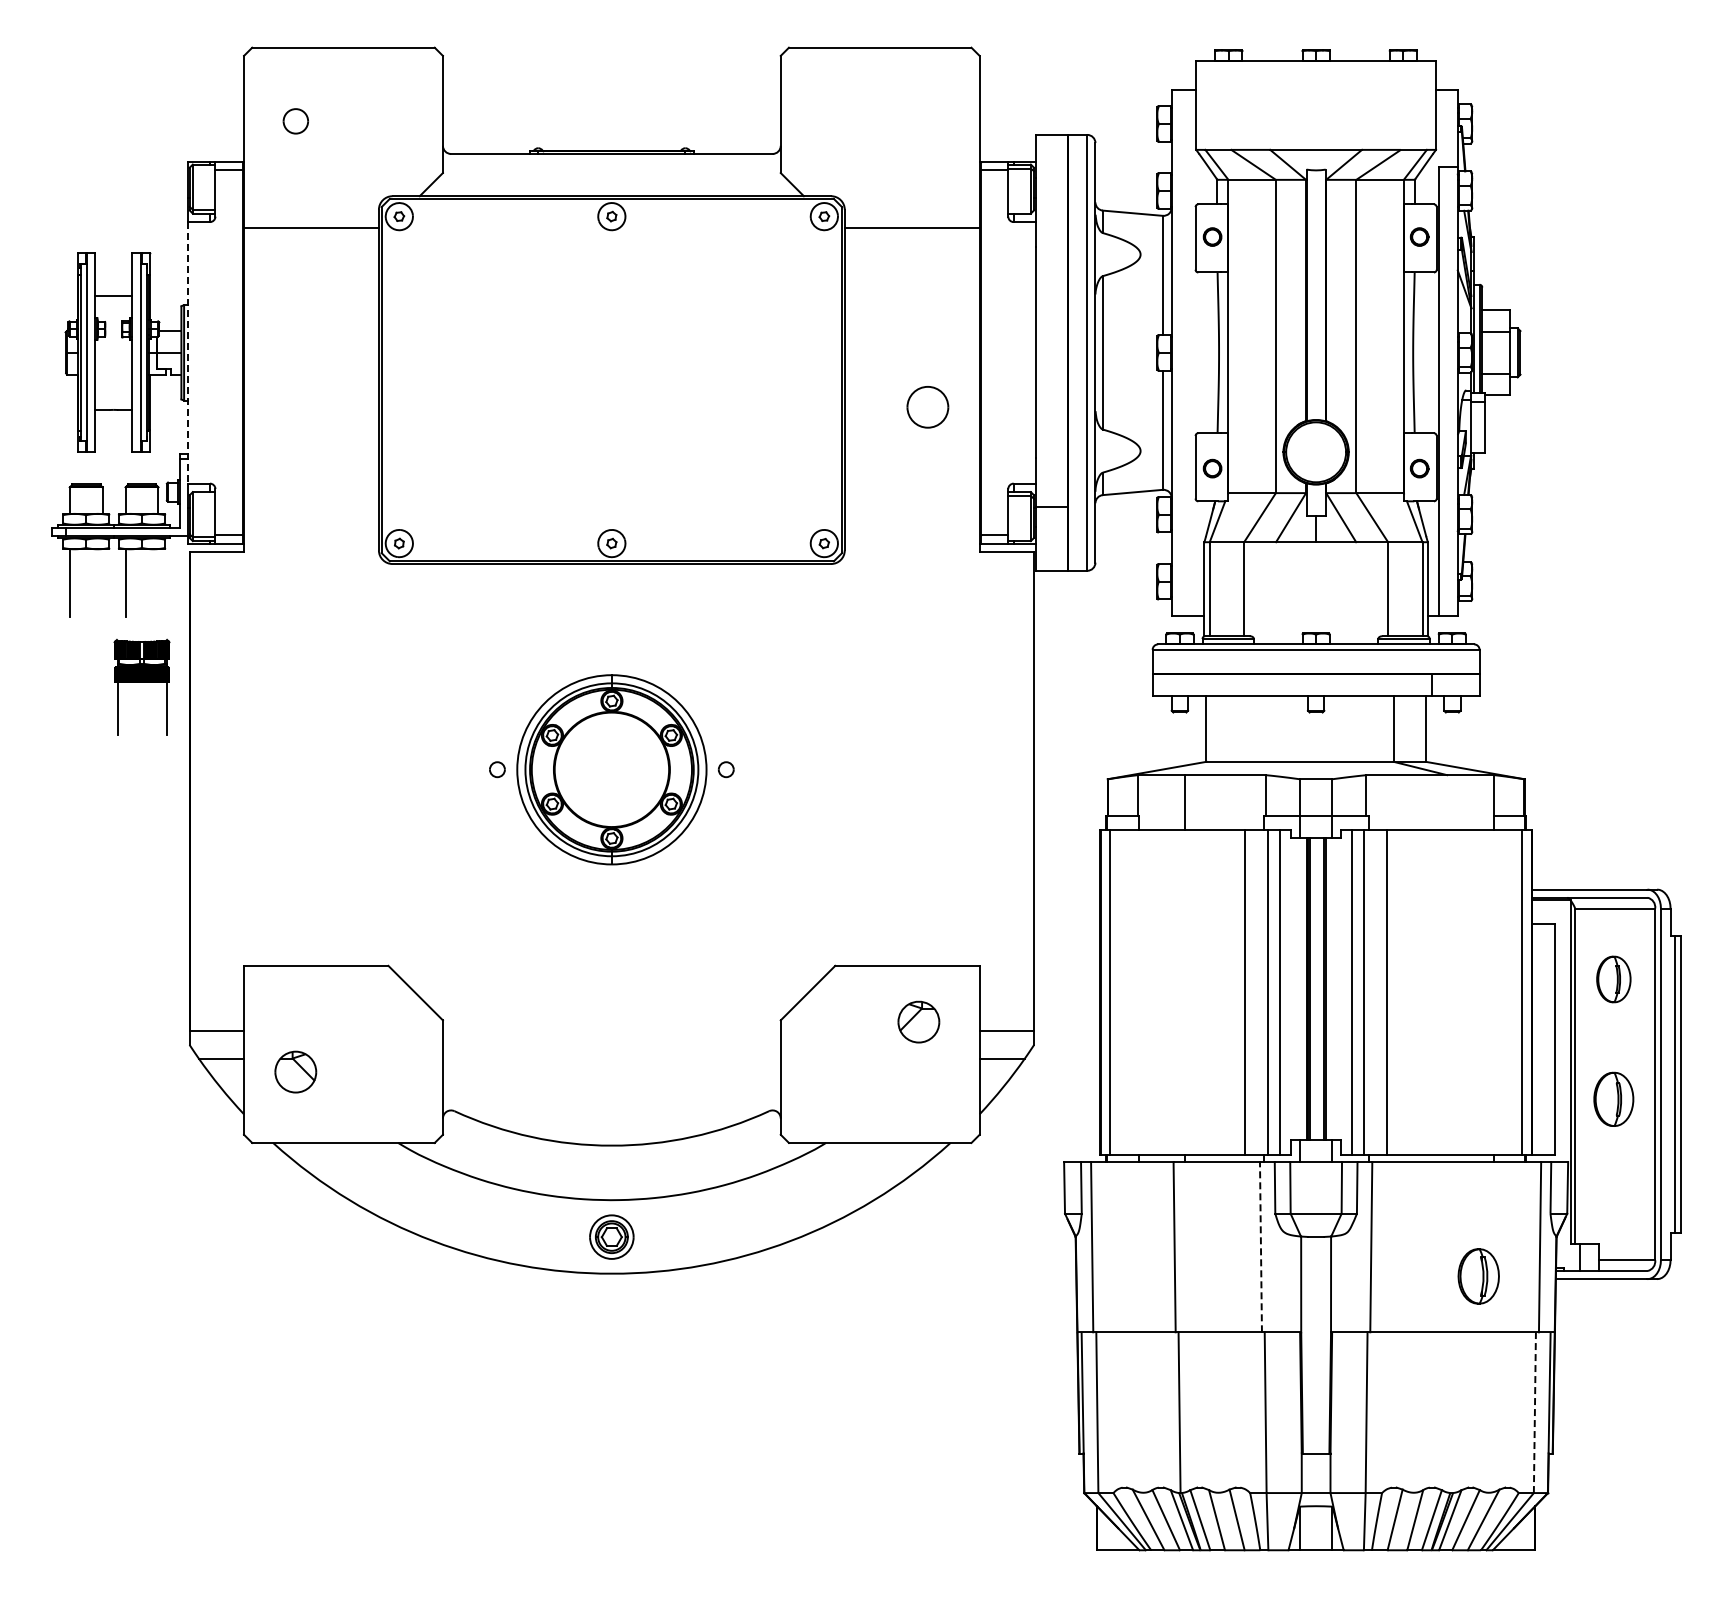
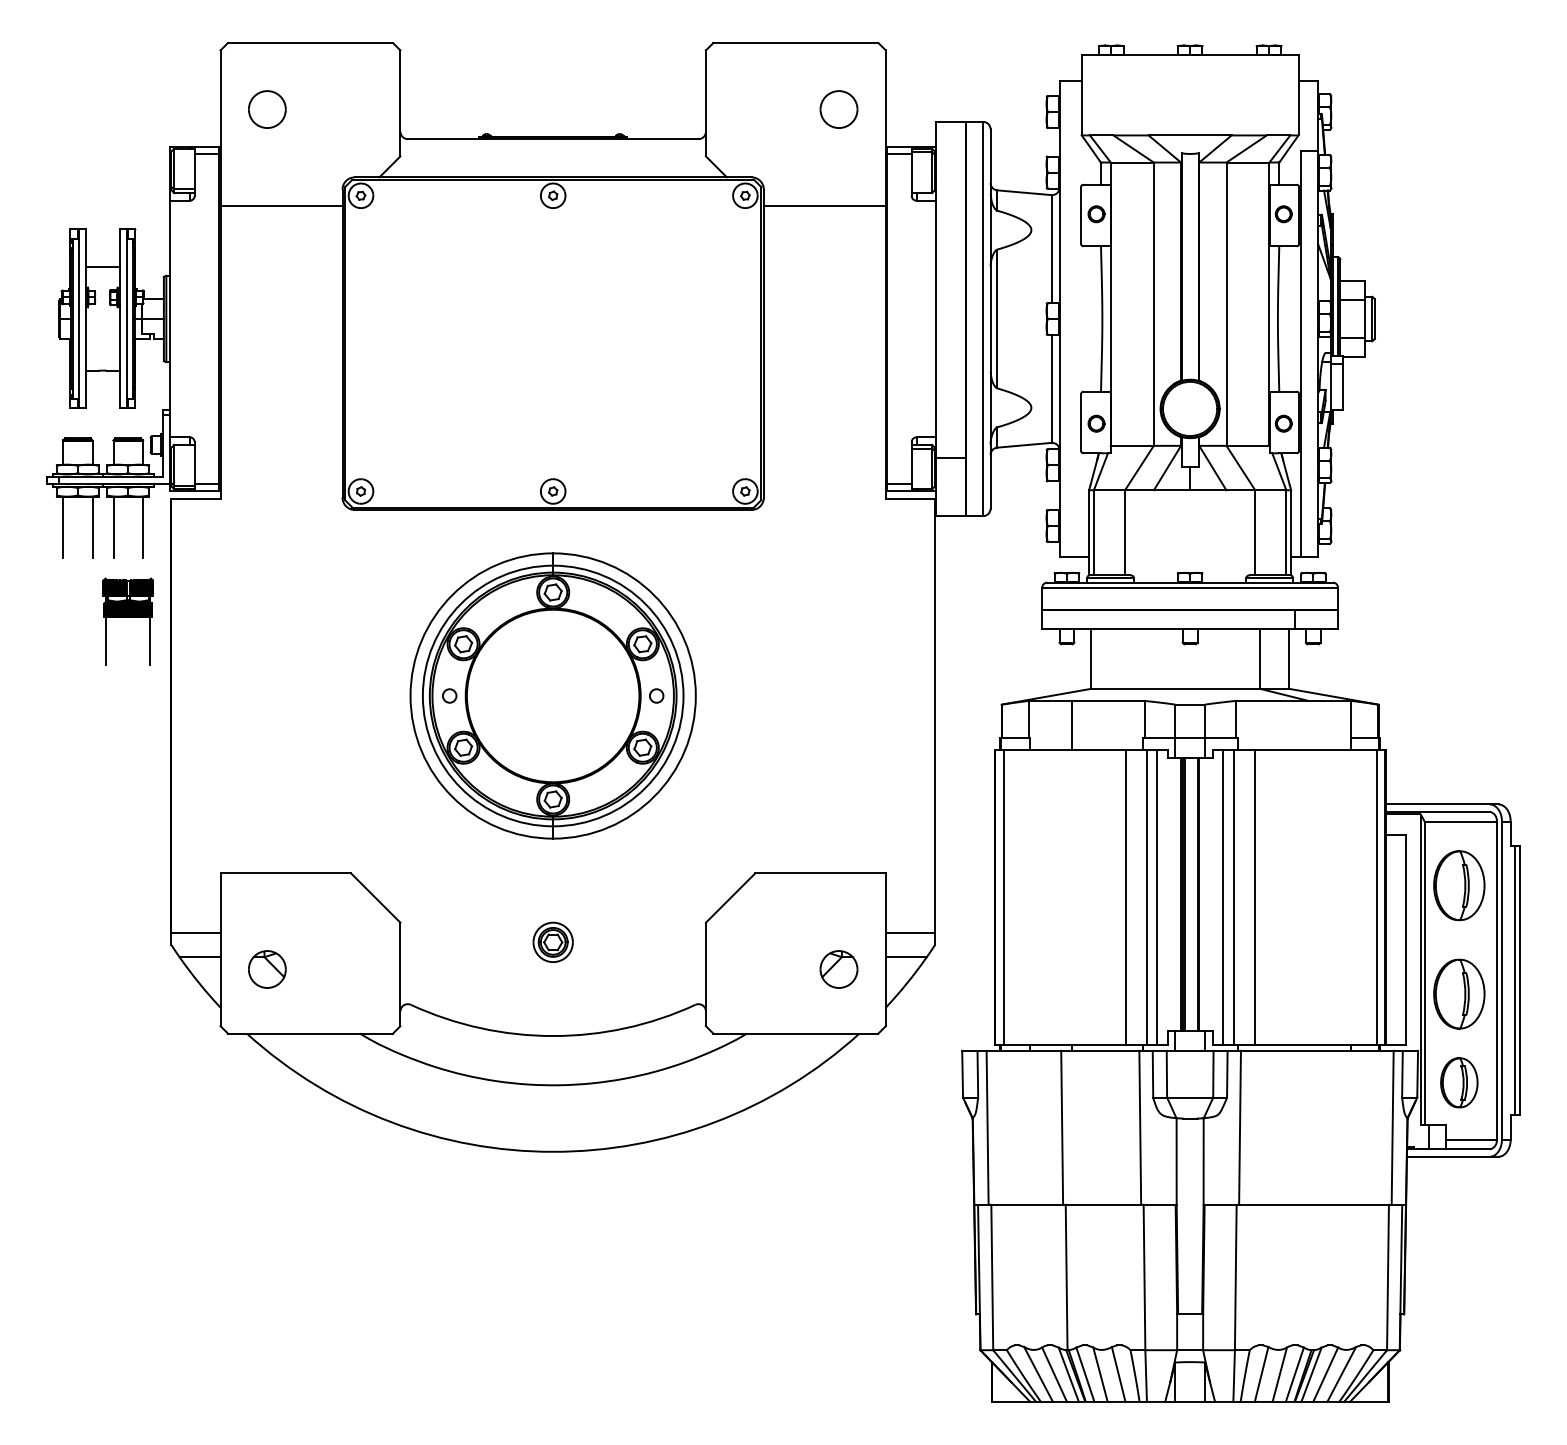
part: (295, 121) -> (267, 109), size x1.67
line: (188, 352) -> (170, 318), dashed -> solid
part: (927, 407) -> (838, 109), moved
line: (102, 582) -> (92, 526), added
line: (158, 582) -> (143, 526), added
part: (611, 769) -> (552, 695), size x1.67
part: (1613, 979) -> (1459, 885), size x1.67
part: (918, 1021) -> (838, 968), moved
part: (1613, 1099) -> (1459, 994), size x1.43
part: (611, 1236) -> (552, 941), moved
line: (1260, 1246) -> (1139, 1127), dashed -> solid
part: (1478, 1276) -> (1459, 1082), moved
line: (1534, 1412) -> (1387, 1277), dashed -> solid

